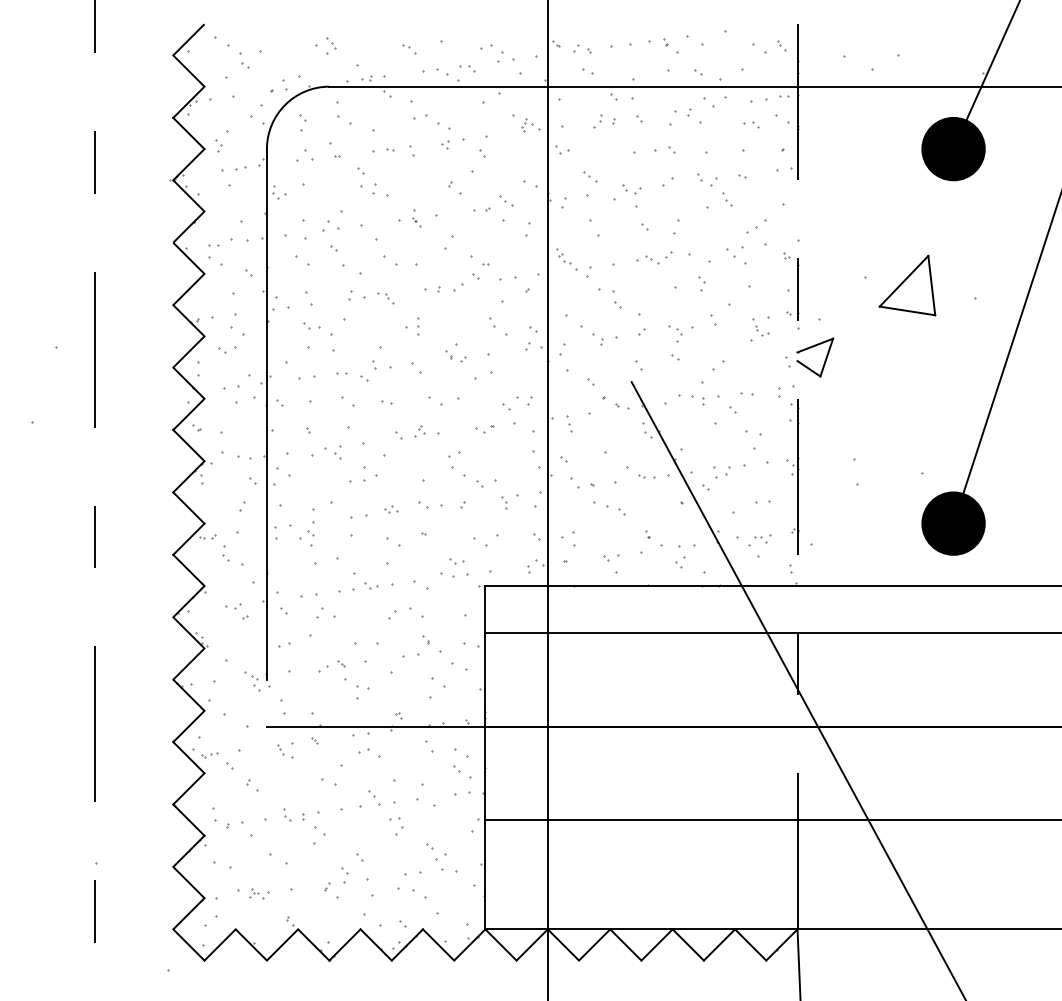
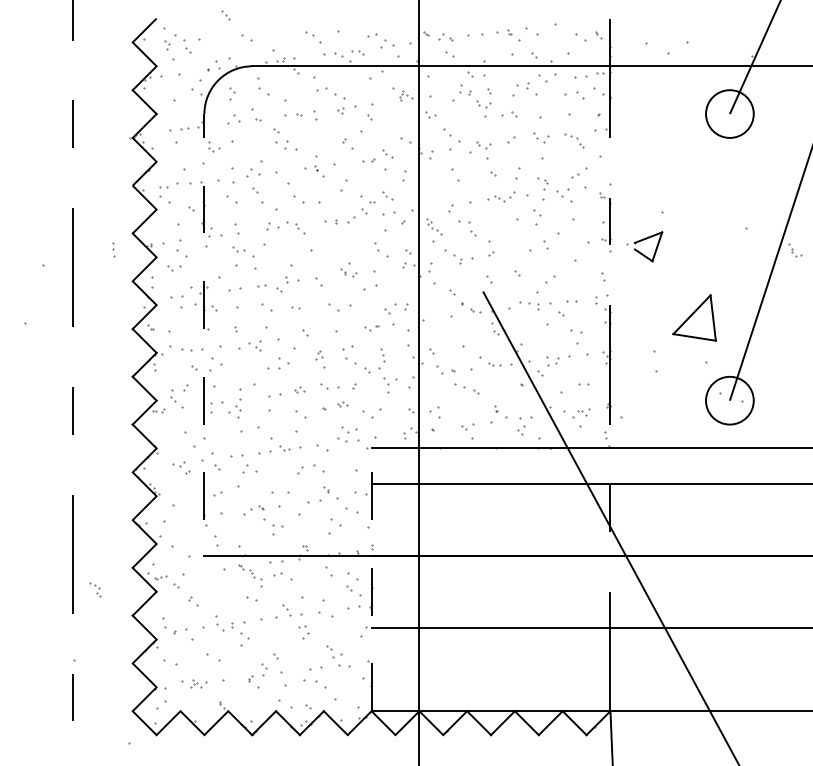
part: (331, 43) -> (225, 15), moved
part: (409, 49) -> (313, 37), size x1.6
part: (597, 121) -> (457, 92), size x1.6
part: (751, 124) -> (575, 95), size x1.6
part: (631, 136) -> (483, 104), added
part: (218, 145) -> (167, 44), moved
fill: (953, 148) -> (729, 113), removed
part: (590, 176) -> (452, 135), size x1.6
part: (727, 199) -> (580, 143), moved
part: (416, 218) -> (318, 167), size x1.6
part: (506, 255) -> (387, 195), added
part: (566, 259) -> (433, 226), moved
part: (701, 283) -> (536, 216), size x1.4
part: (907, 285) -> (694, 317), moved
part: (385, 298) -> (295, 228), size x1.4
part: (418, 326) -> (113, 249), moved
part: (760, 327) -> (794, 250), moved
part: (675, 333) -> (543, 183), moved
part: (824, 360) -> (655, 249), moved
line: (266, 413) -> (204, 316), solid -> dashed
part: (569, 423) -> (383, 354), moved
part: (419, 431) -> (318, 355), moved
part: (504, 502) -> (386, 384), size x1.6
fill: (953, 523) -> (729, 400), removed
part: (447, 528) -> (342, 404), added
part: (225, 553) -> (172, 396), moved
part: (456, 561) -> (349, 429), size x1.4
part: (252, 681) -> (95, 589), moved
part: (285, 751) -> (256, 575), moved
line: (485, 757) -> (371, 579), solid -> dashed
part: (287, 814) -> (220, 623), size x1.6

